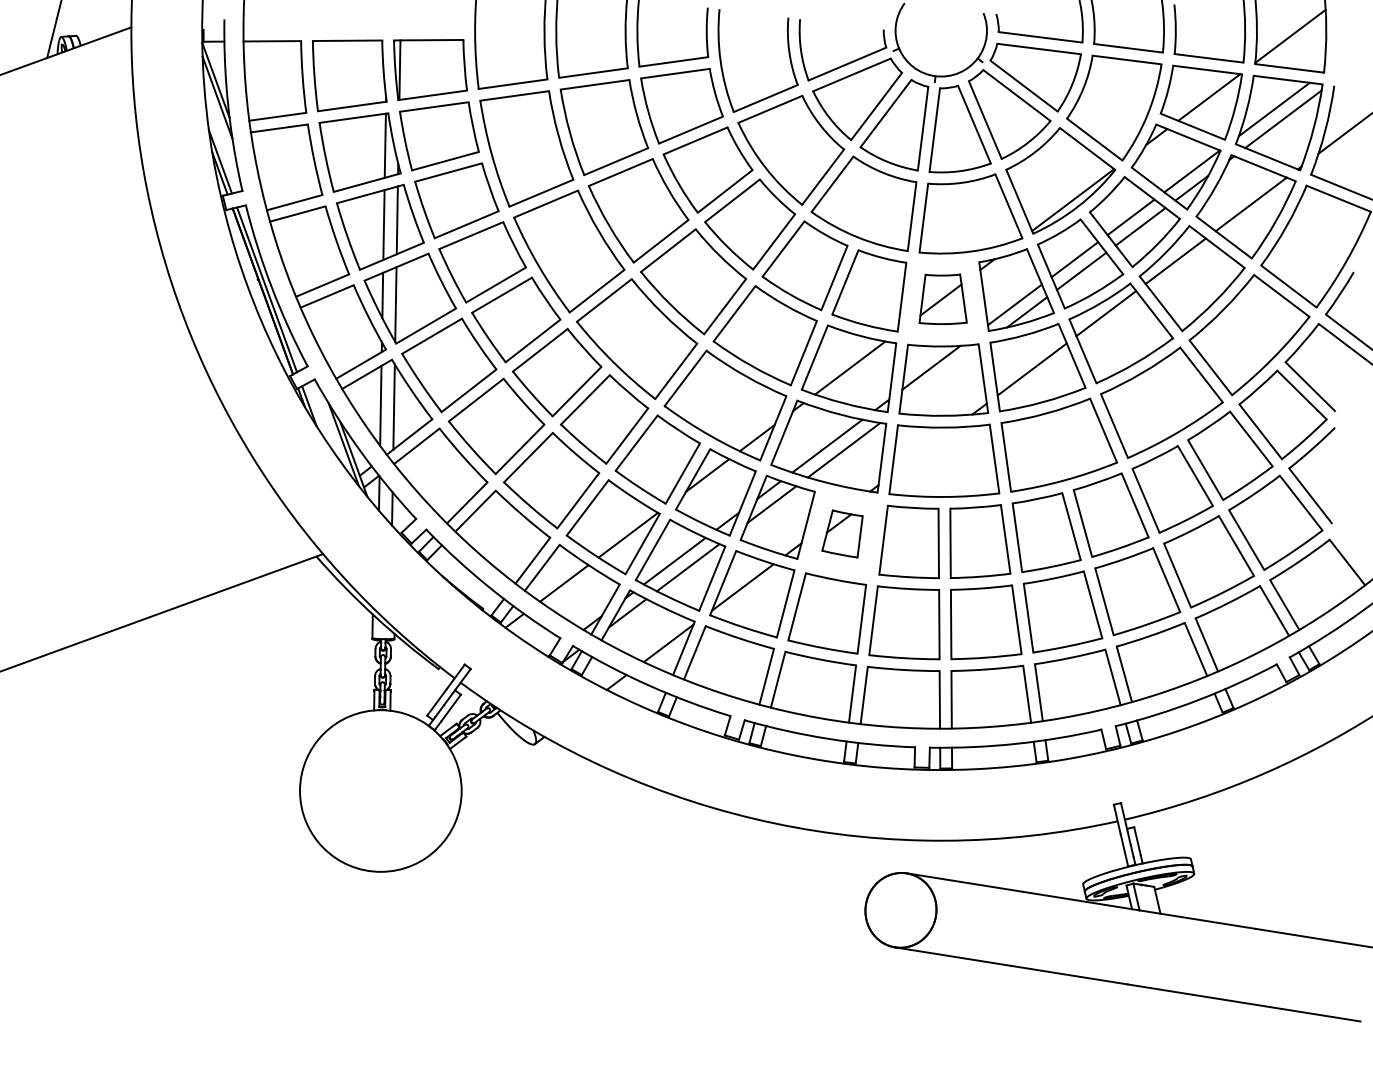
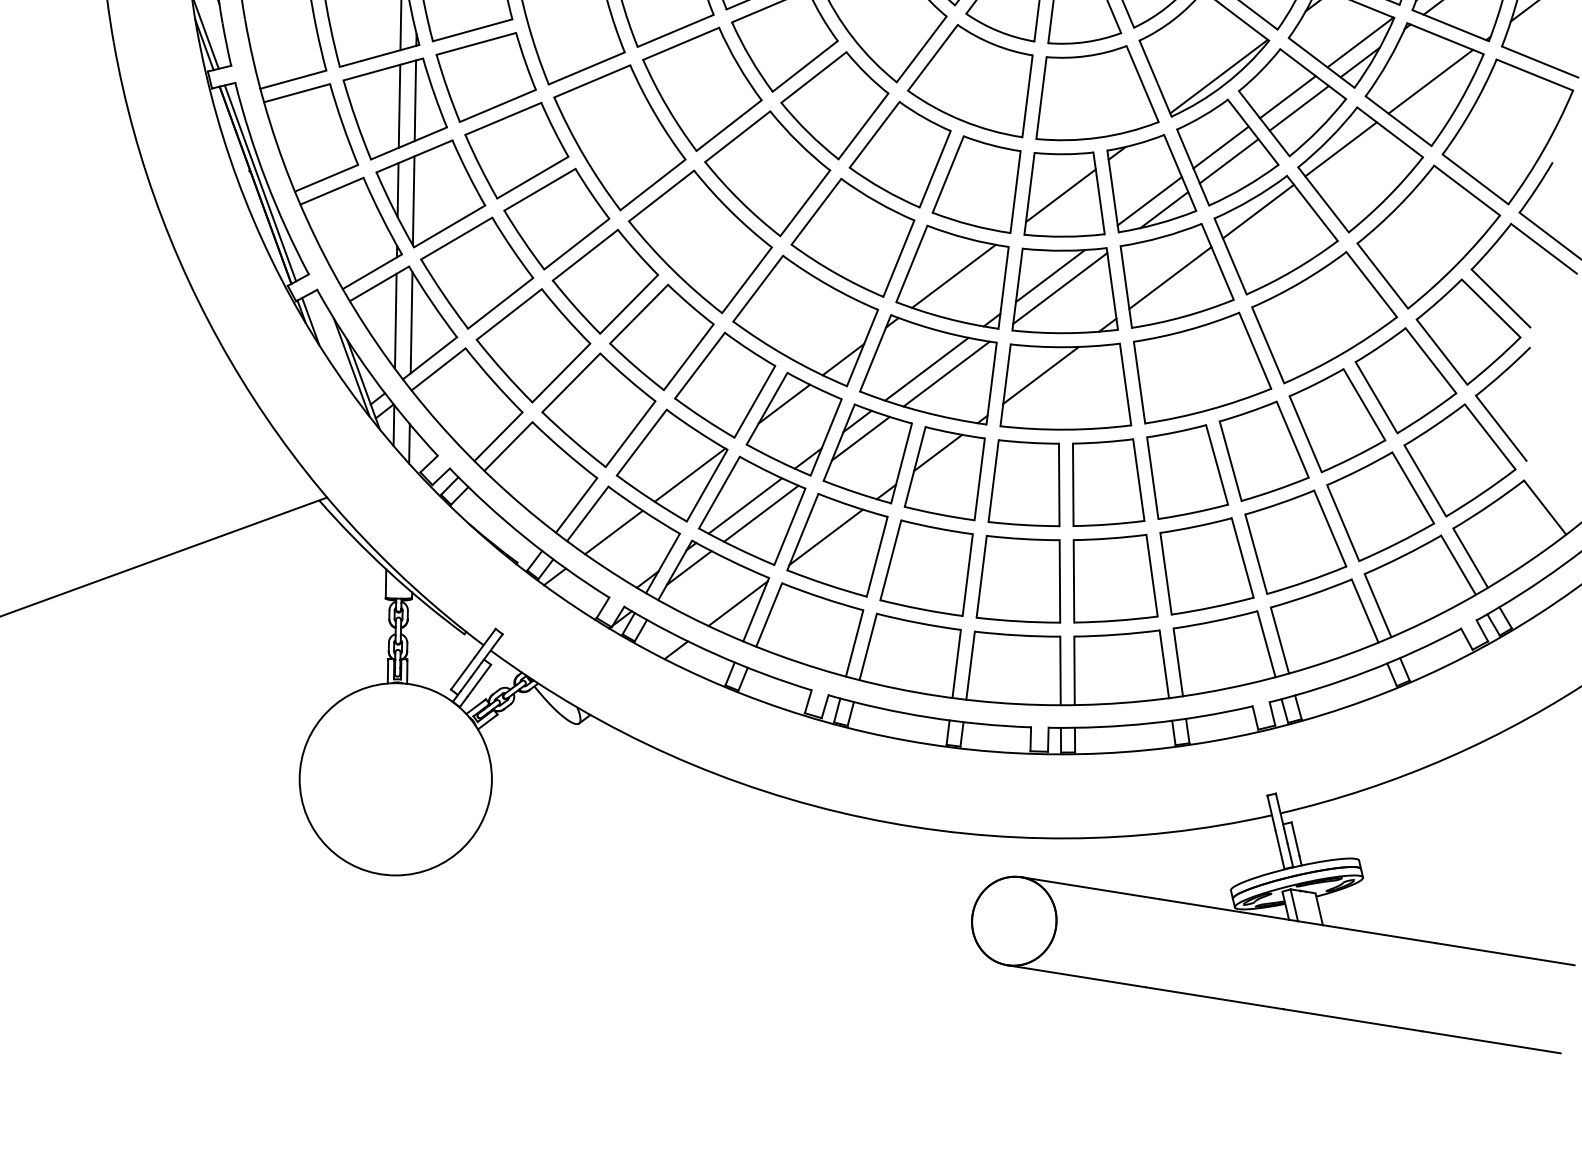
part: (942, 299) -> (1063, 194), size x1.43
line: (939, 378) -> (1060, 288), added
line: (923, 451) -> (1041, 375), added
part: (842, 533) -> (944, 473), size x1.67

